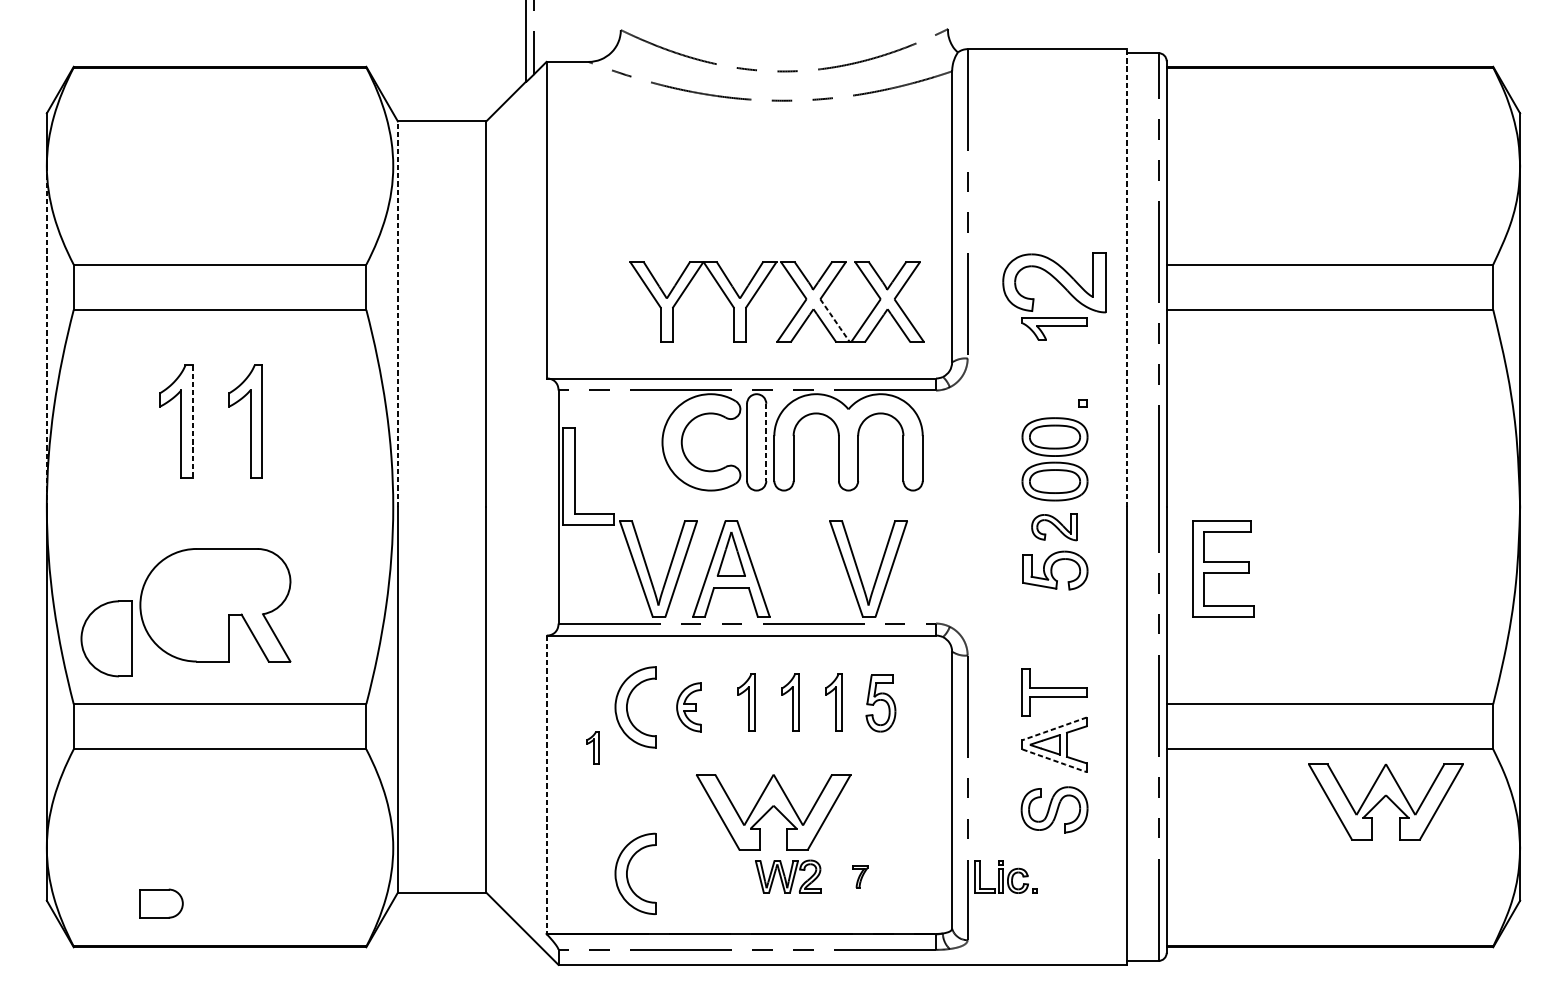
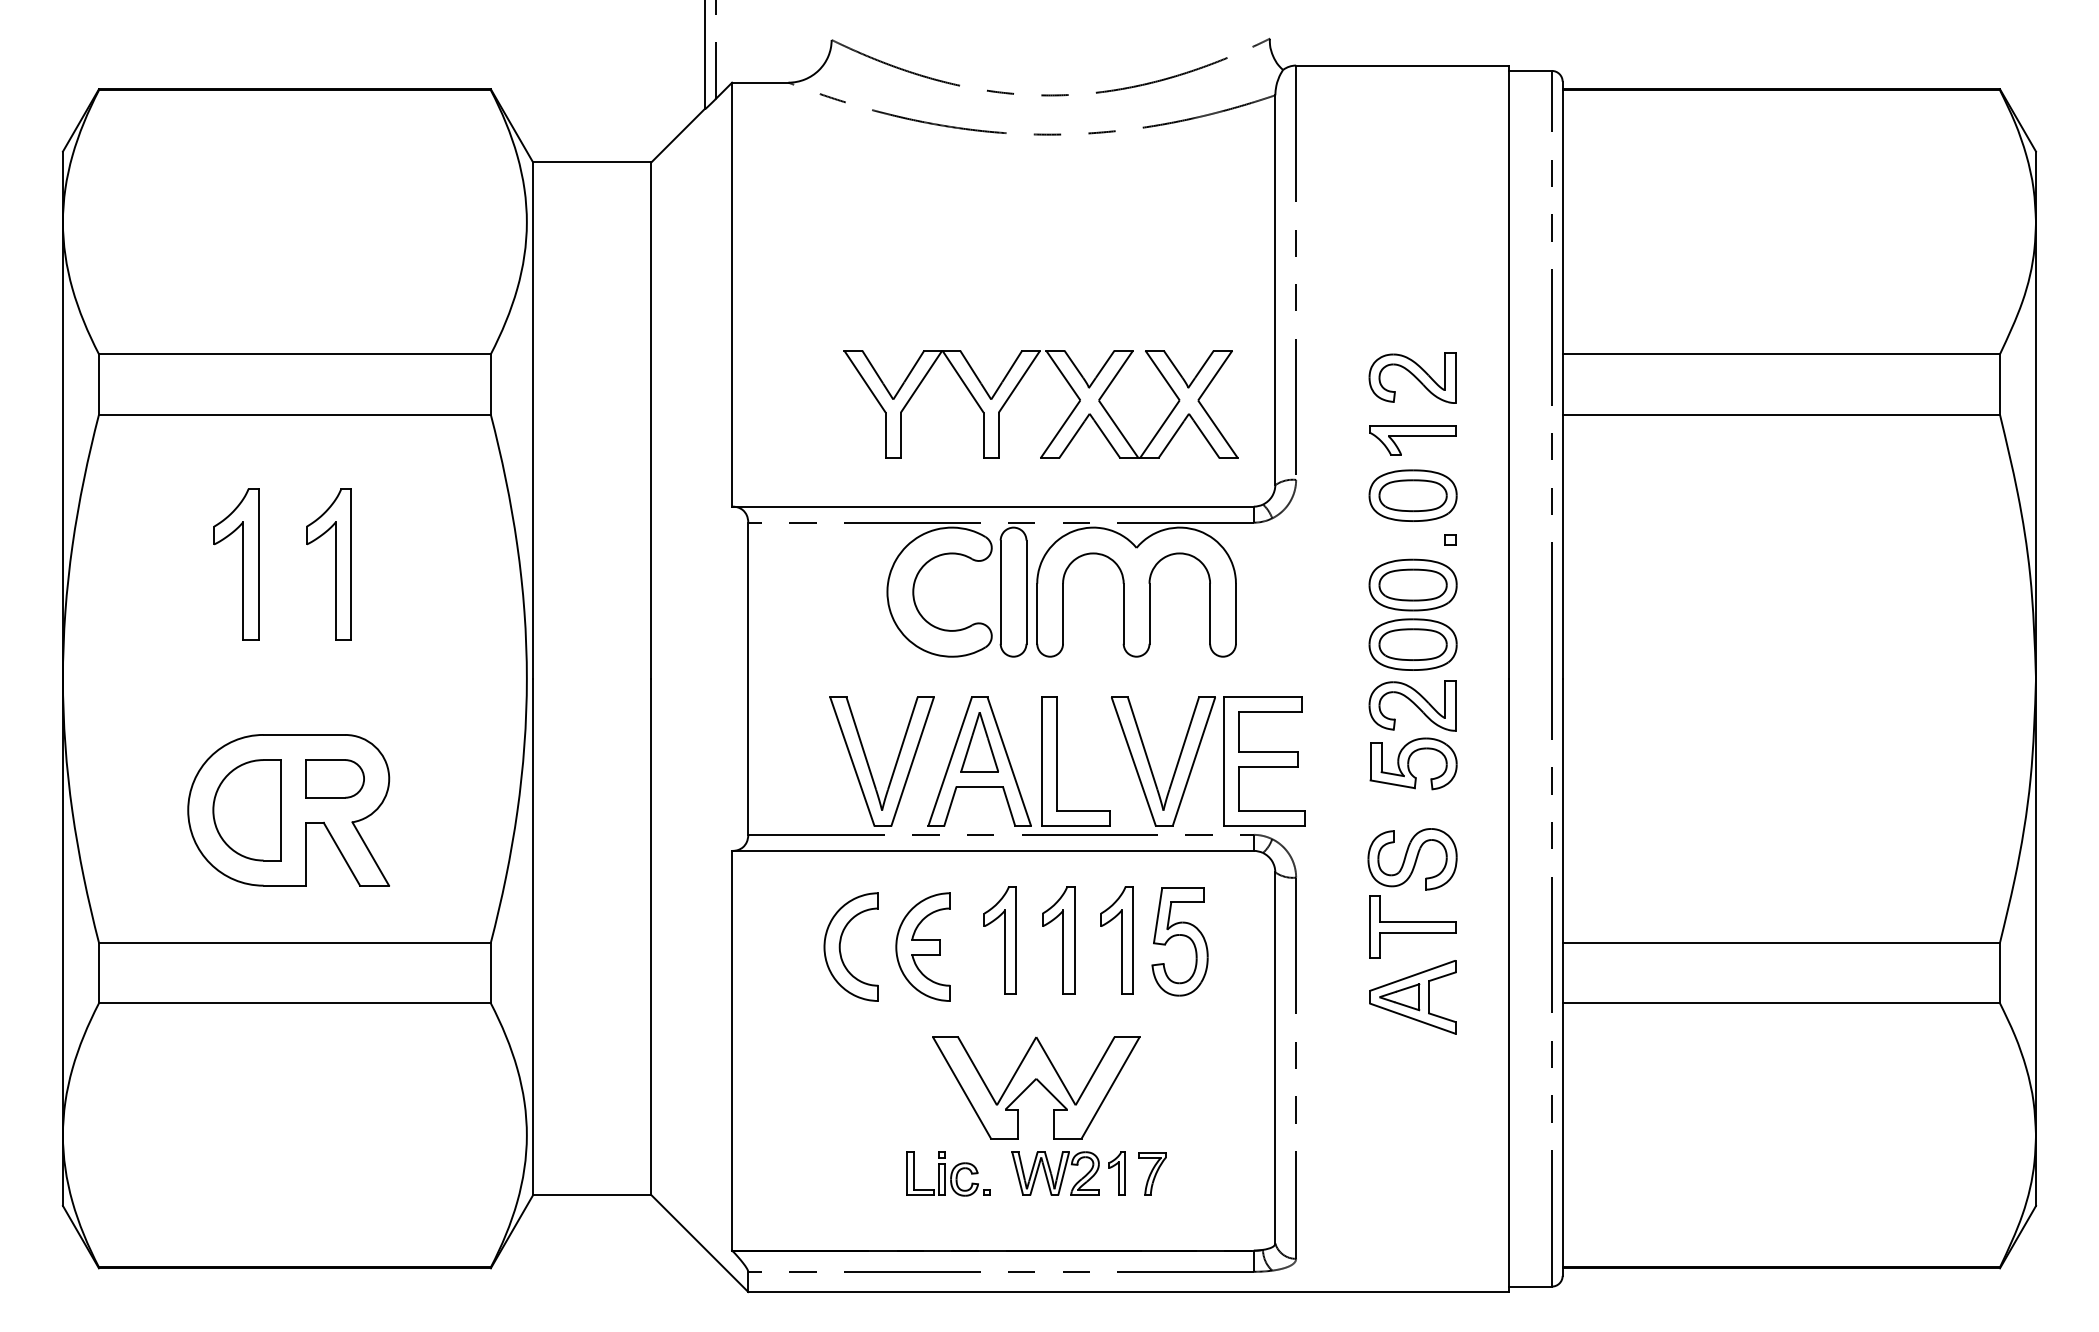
line: (1126, 278) -> (1508, 372), dashed -> solid
part: (1054, 282) -> (1412, 377), size x0.62
line: (398, 314) -> (533, 420), dashed -> solid
line: (835, 320) -> (1119, 429), dashed -> solid
line: (46, 337) -> (62, 451), dashed -> solid
part: (1054, 370) -> (1412, 495), added
line: (192, 421) -> (258, 564), dashed -> solid
line: (766, 442) -> (1026, 592), dashed -> solid
part: (575, 476) -> (1057, 761), moved
part: (1054, 526) -> (1412, 705), size x1.43
part: (1223, 568) -> (1264, 761), moved
part: (106, 638) -> (246, 810), moved
part: (746, 702) -> (999, 940), size x1.43
part: (790, 702) -> (1058, 940), size x1.43
part: (833, 702) -> (1116, 940), size x1.43
part: (880, 703) -> (1179, 941), size x1.43
part: (688, 706) -> (922, 946), size x1.67
line: (1053, 729) -> (1411, 976), dashed -> solid
part: (592, 748) -> (1116, 1173), moved
line: (1055, 760) -> (1413, 1018), dashed -> solid
line: (546, 784) -> (732, 1050), dashed -> solid
part: (1386, 801) -> (1856, 1073), removed
part: (1054, 809) -> (1412, 859), moved
part: (627, 873) -> (840, 1169), removed
part: (860, 876) -> (1152, 1173), size x1.43
part: (1006, 876) -> (948, 1173), moved
part: (160, 903) -> (334, 778), moved

